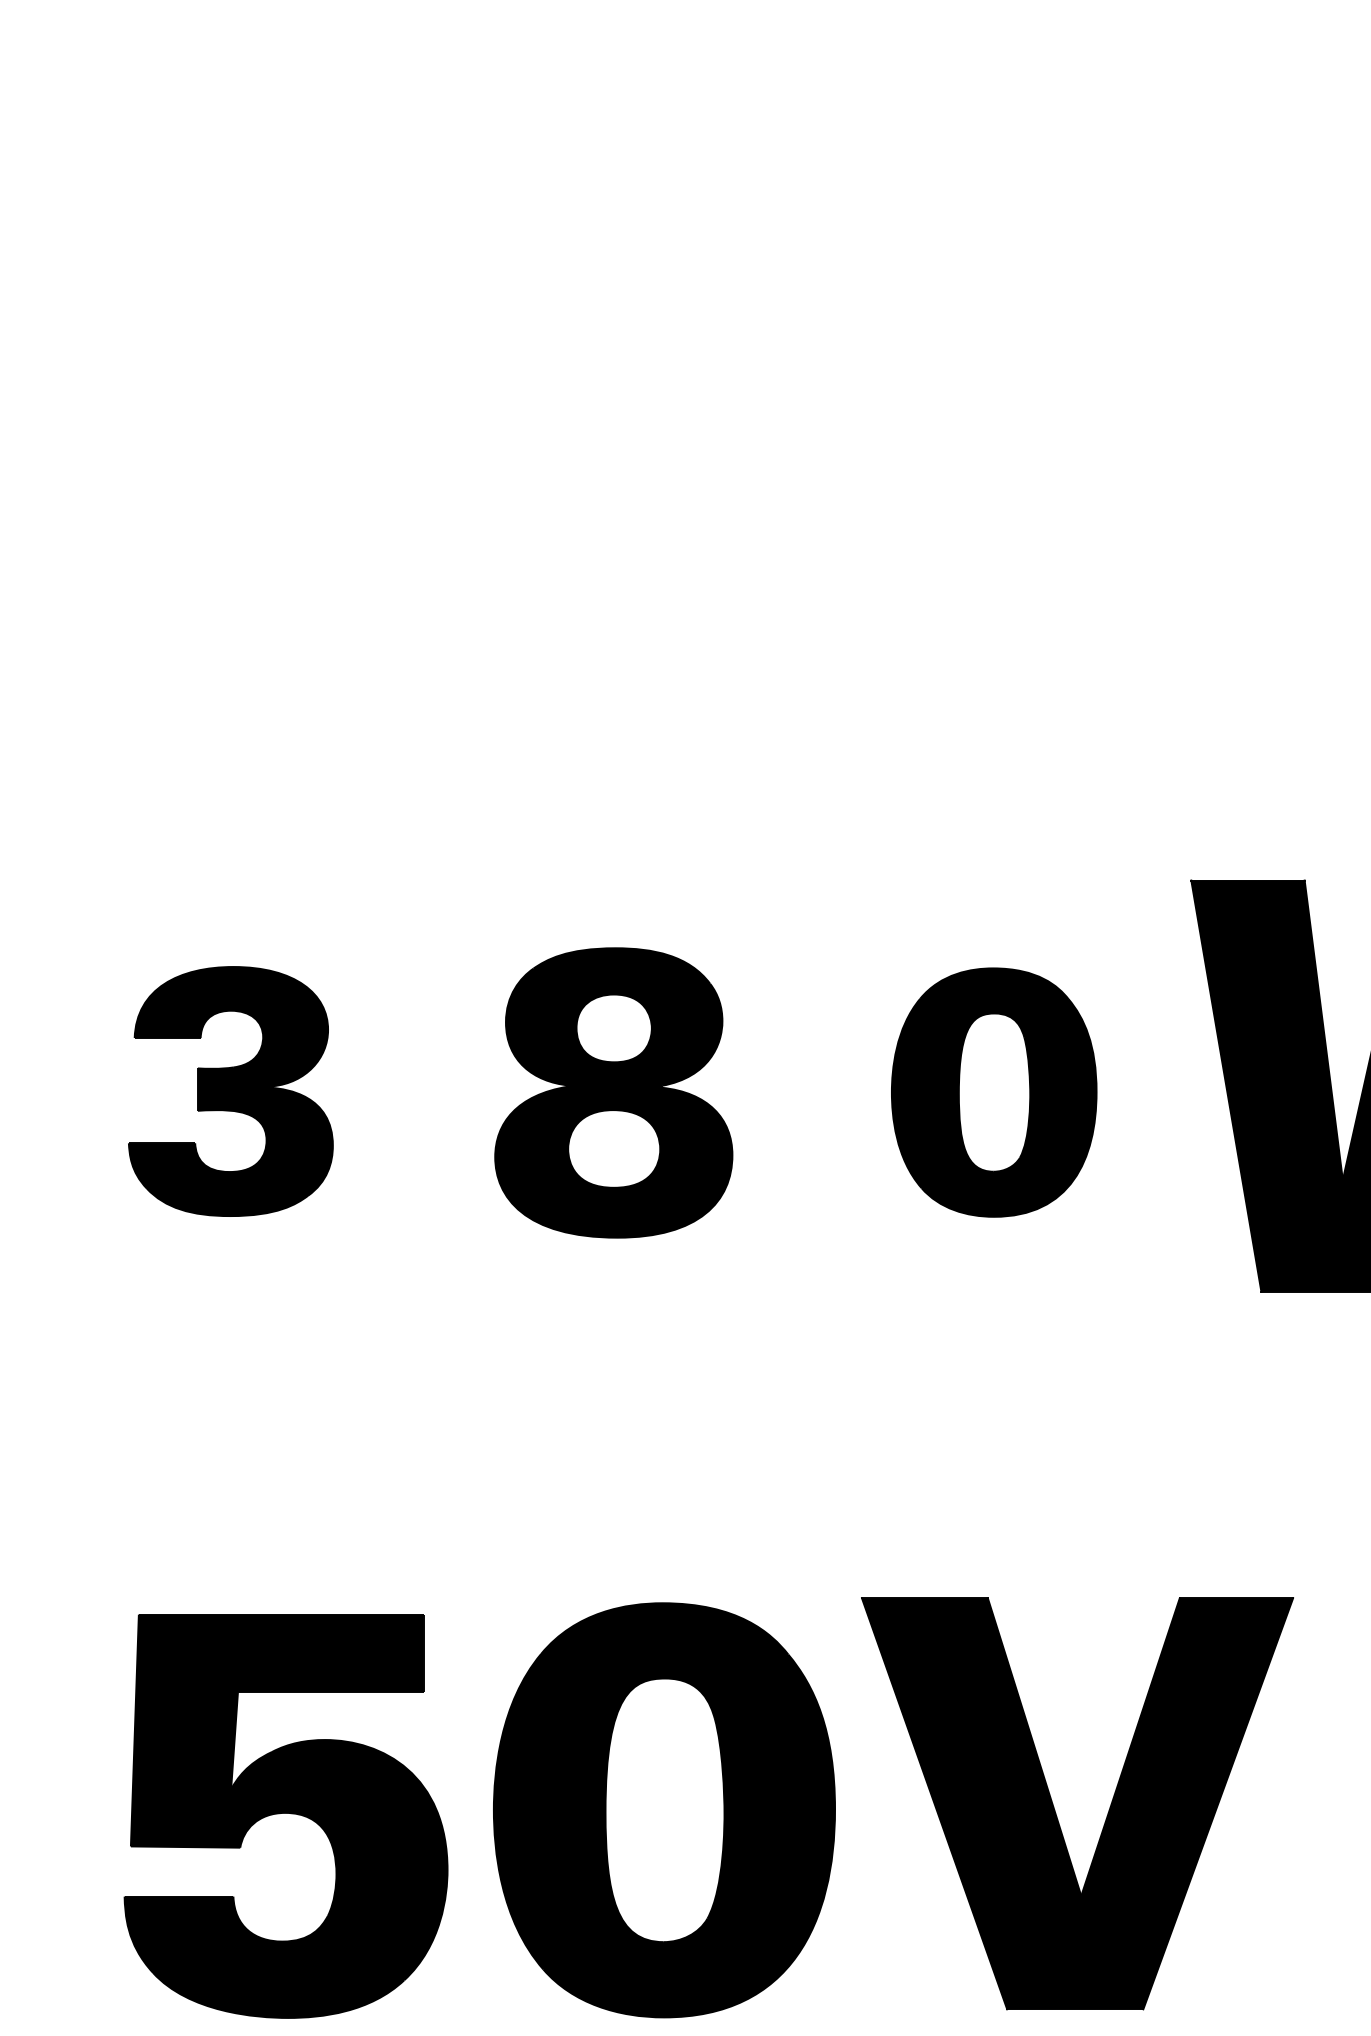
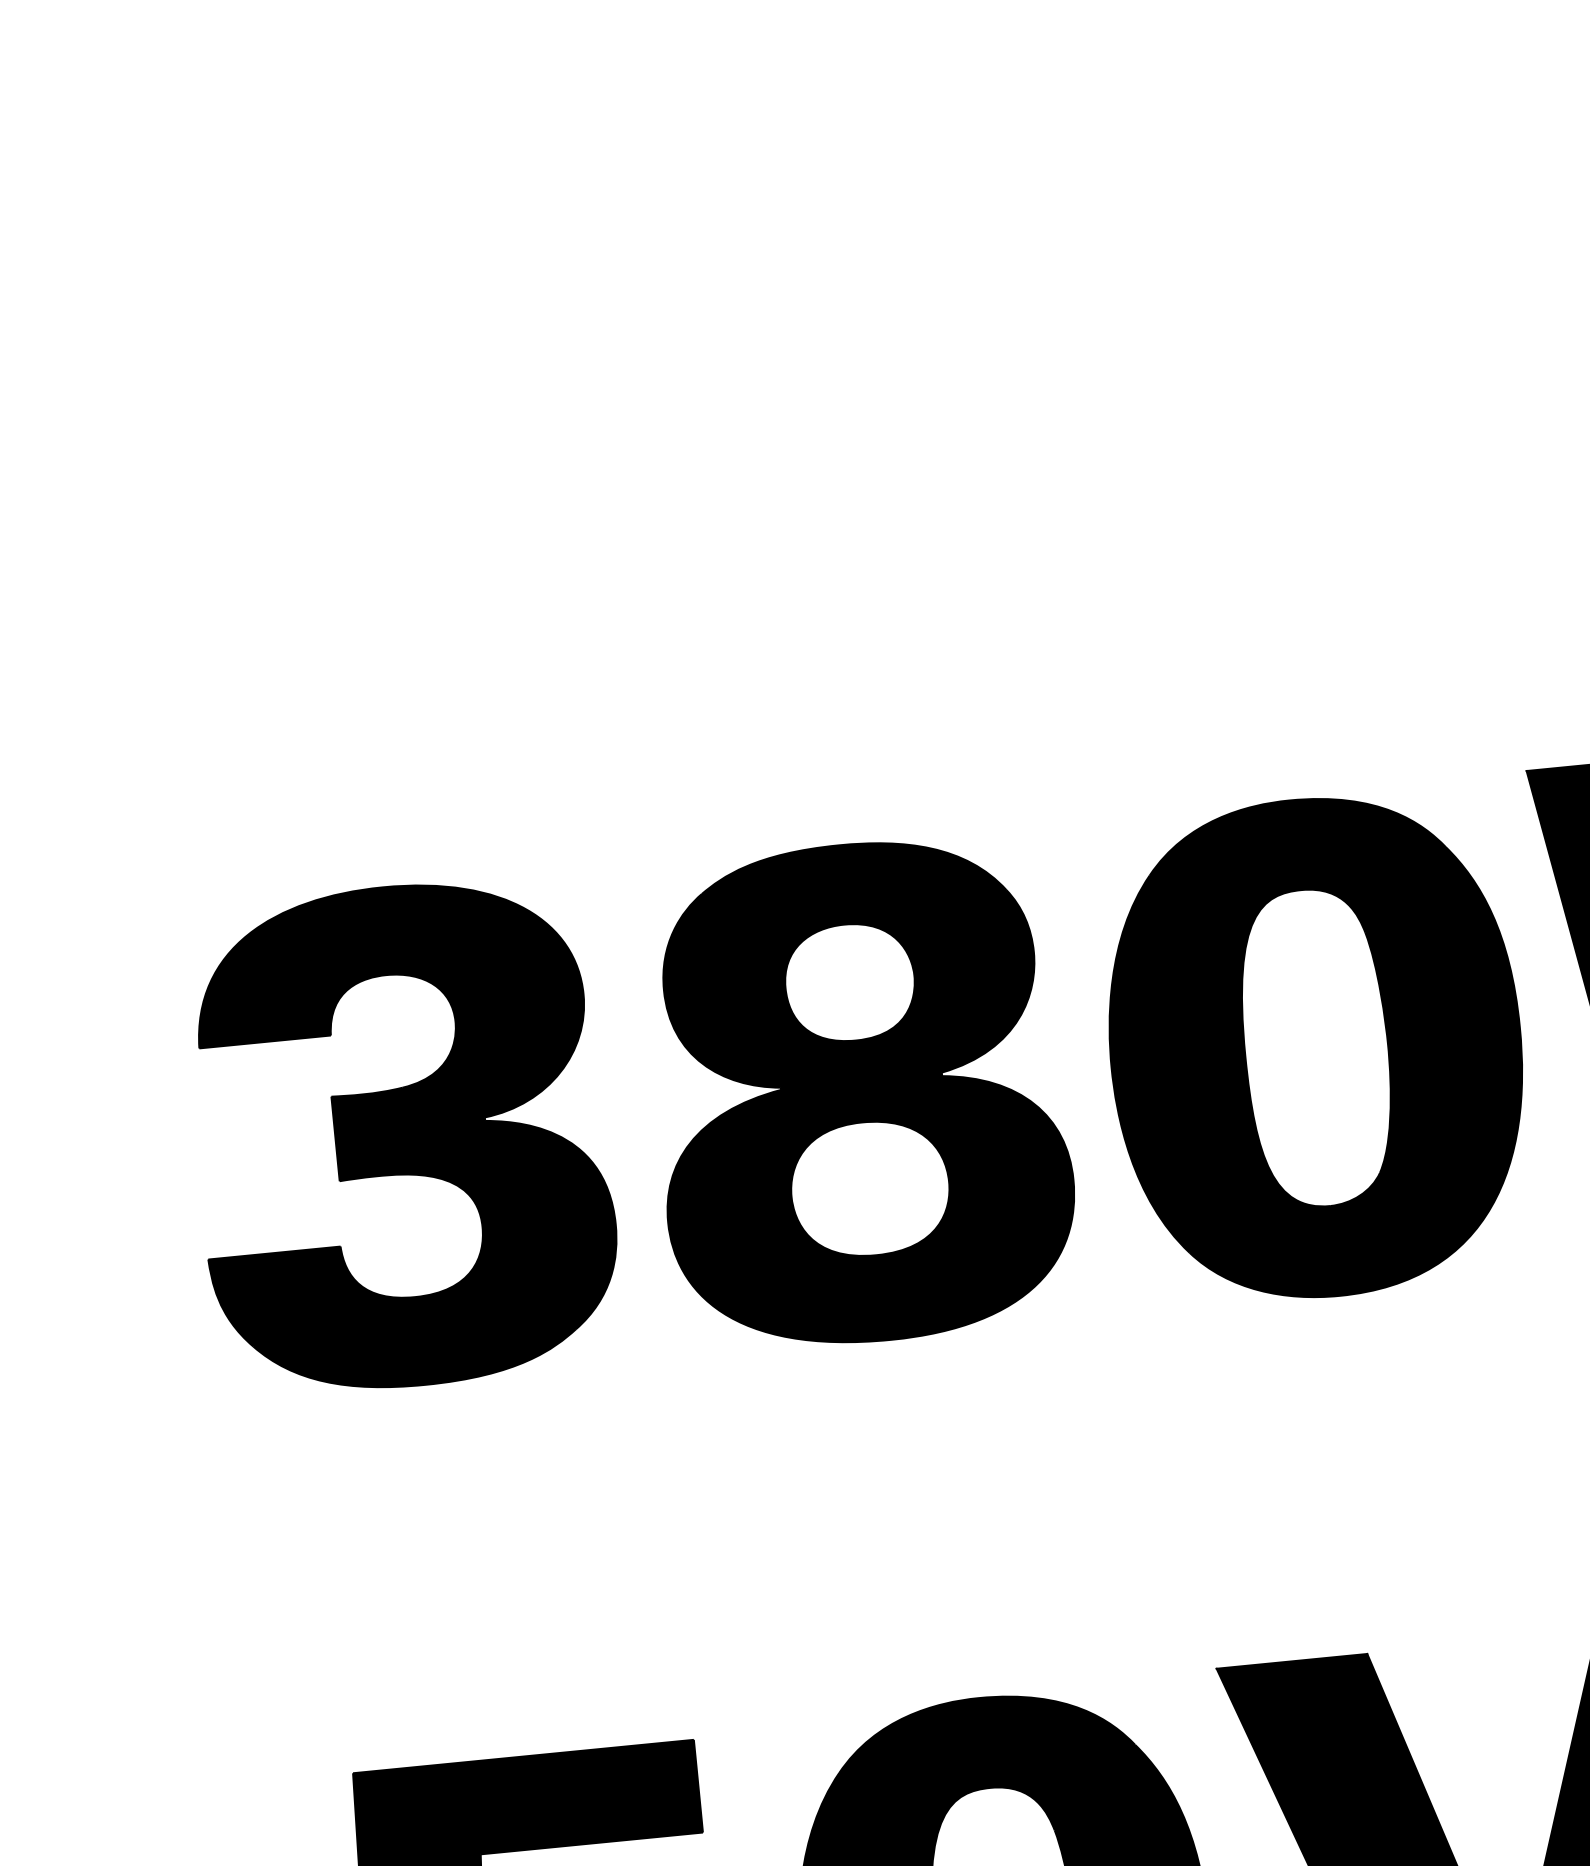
part: (230, 1091) -> (401, 1136), size x1.67
part: (613, 1092) -> (859, 1092), size x1.43
part: (993, 1092) -> (1314, 1047), size x1.67

